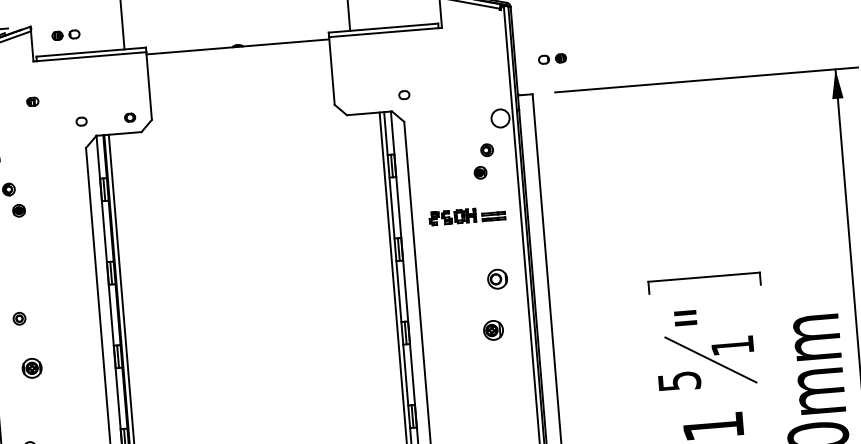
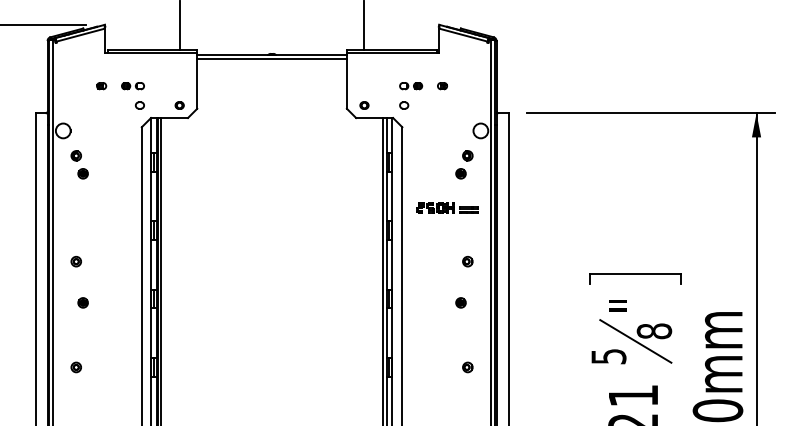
part: (65, 35) -> (132, 86), moved
line: (237, 51) -> (271, 58), added
part: (553, 59) -> (411, 86), moved
part: (449, 68) -> (442, 86), added
part: (355, 99) -> (364, 105), added
part: (497, 279) -> (467, 261), size x0.62
part: (492, 330) -> (460, 302), size x0.62
text: (732, 345) -> (654, 331), 1 -> 8
part: (31, 368) -> (82, 302), size x0.62
part: (507, 408) -> (467, 367), added

